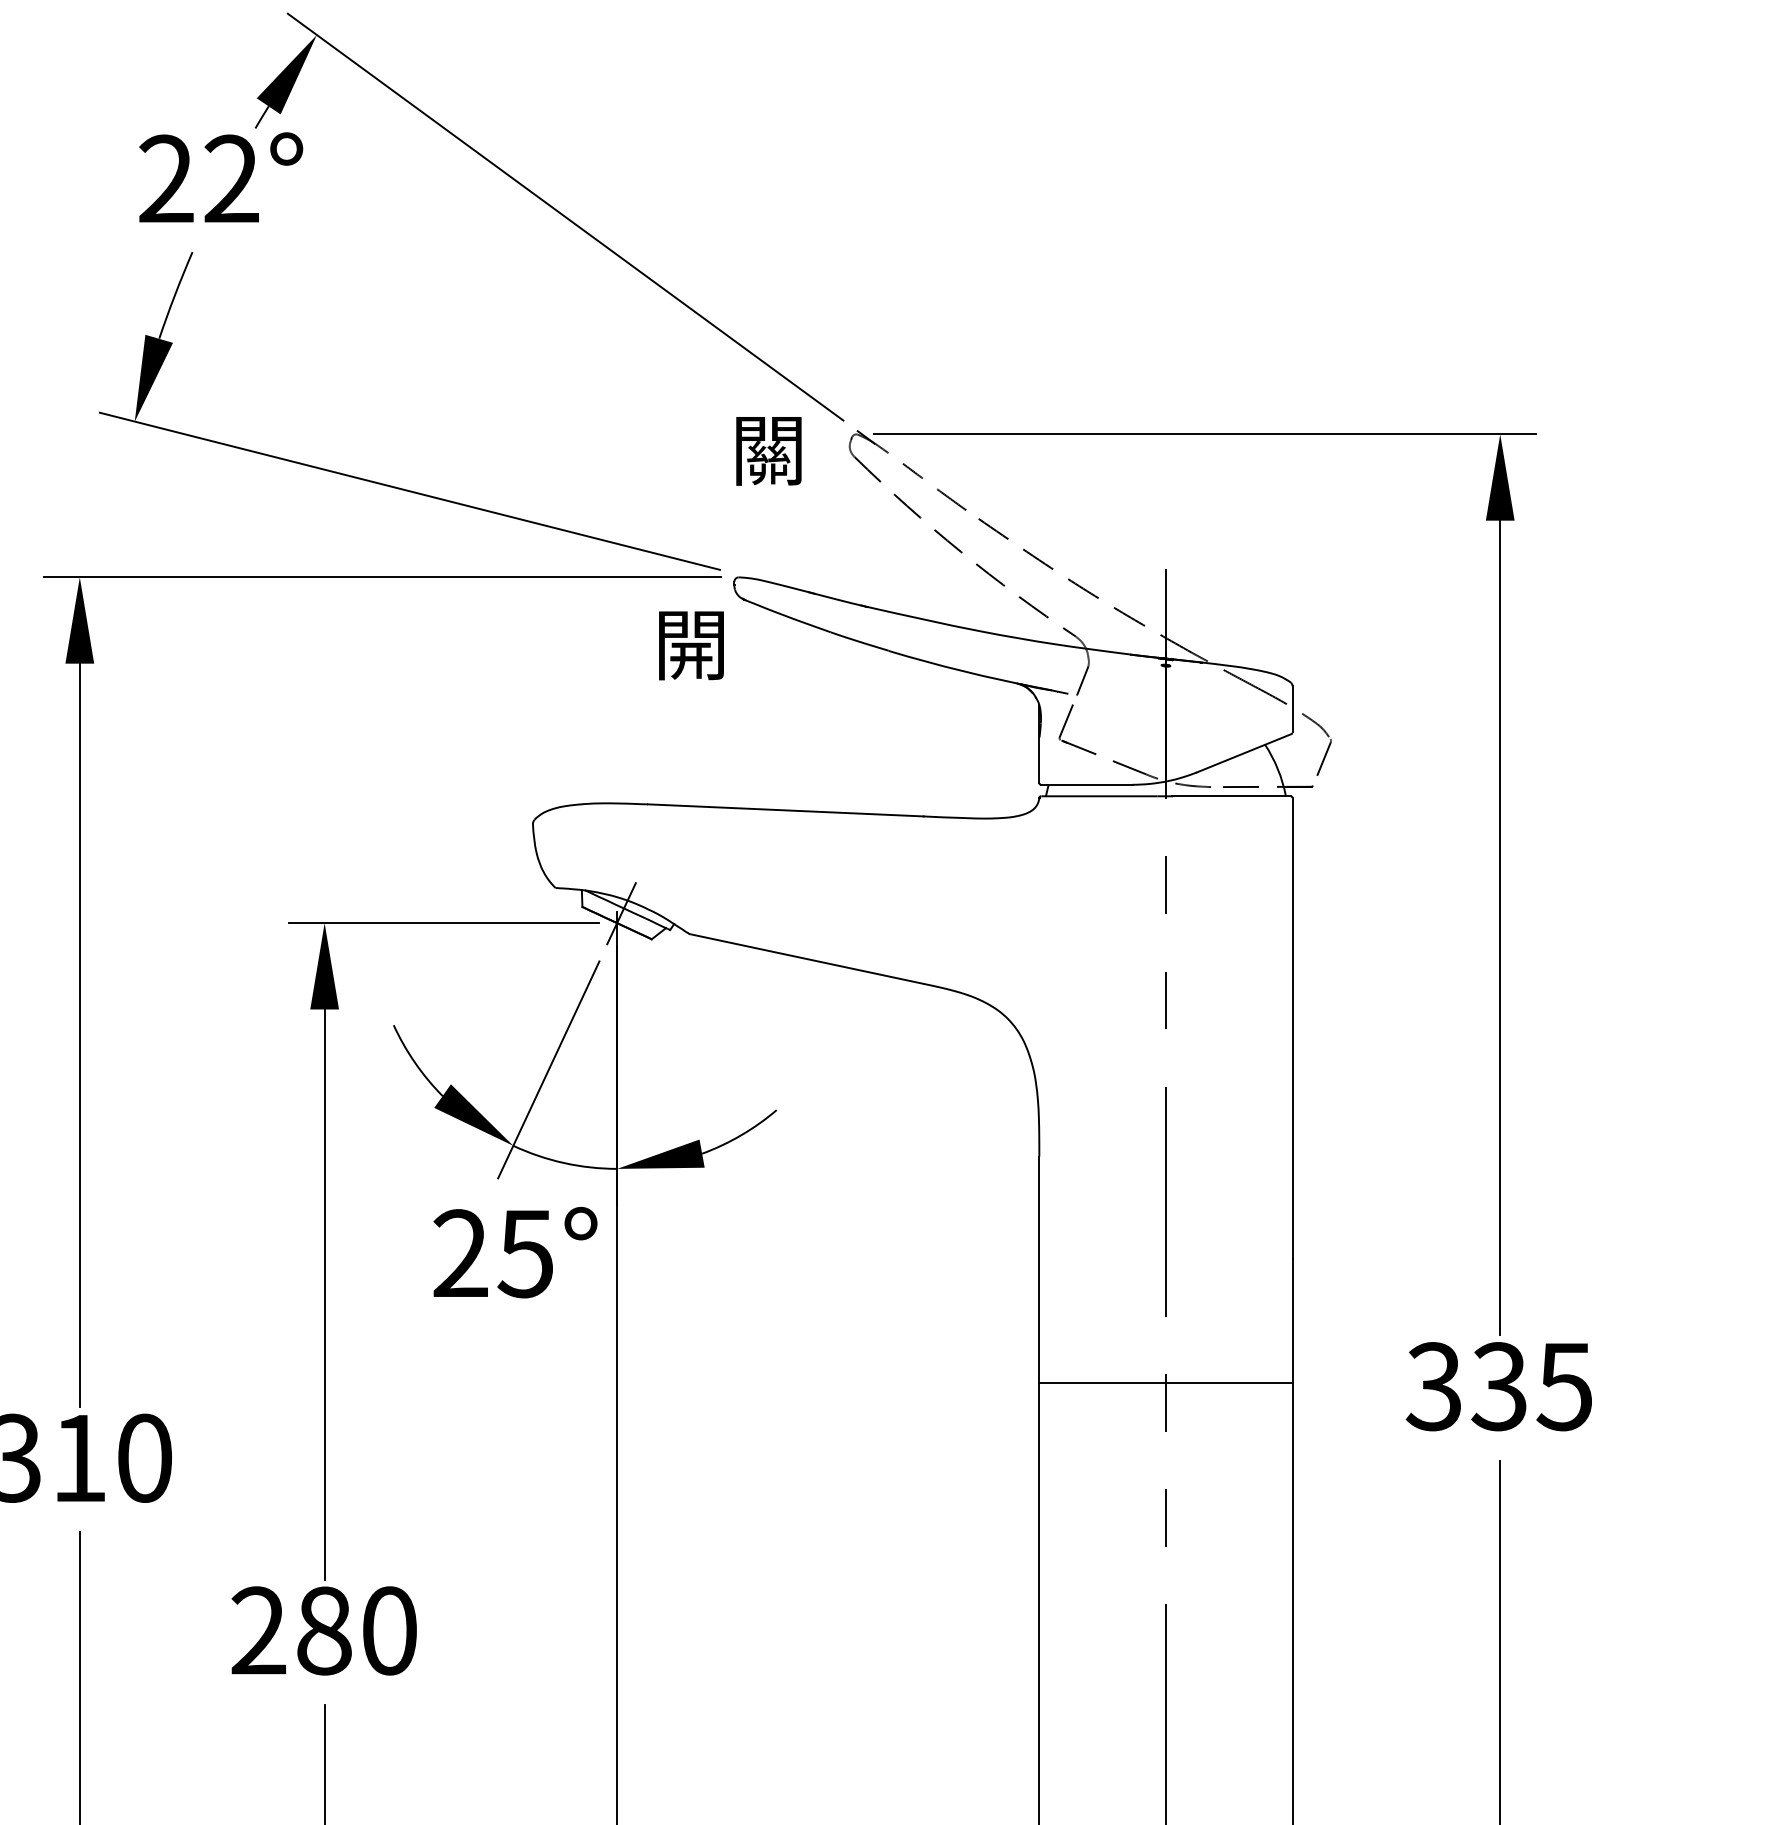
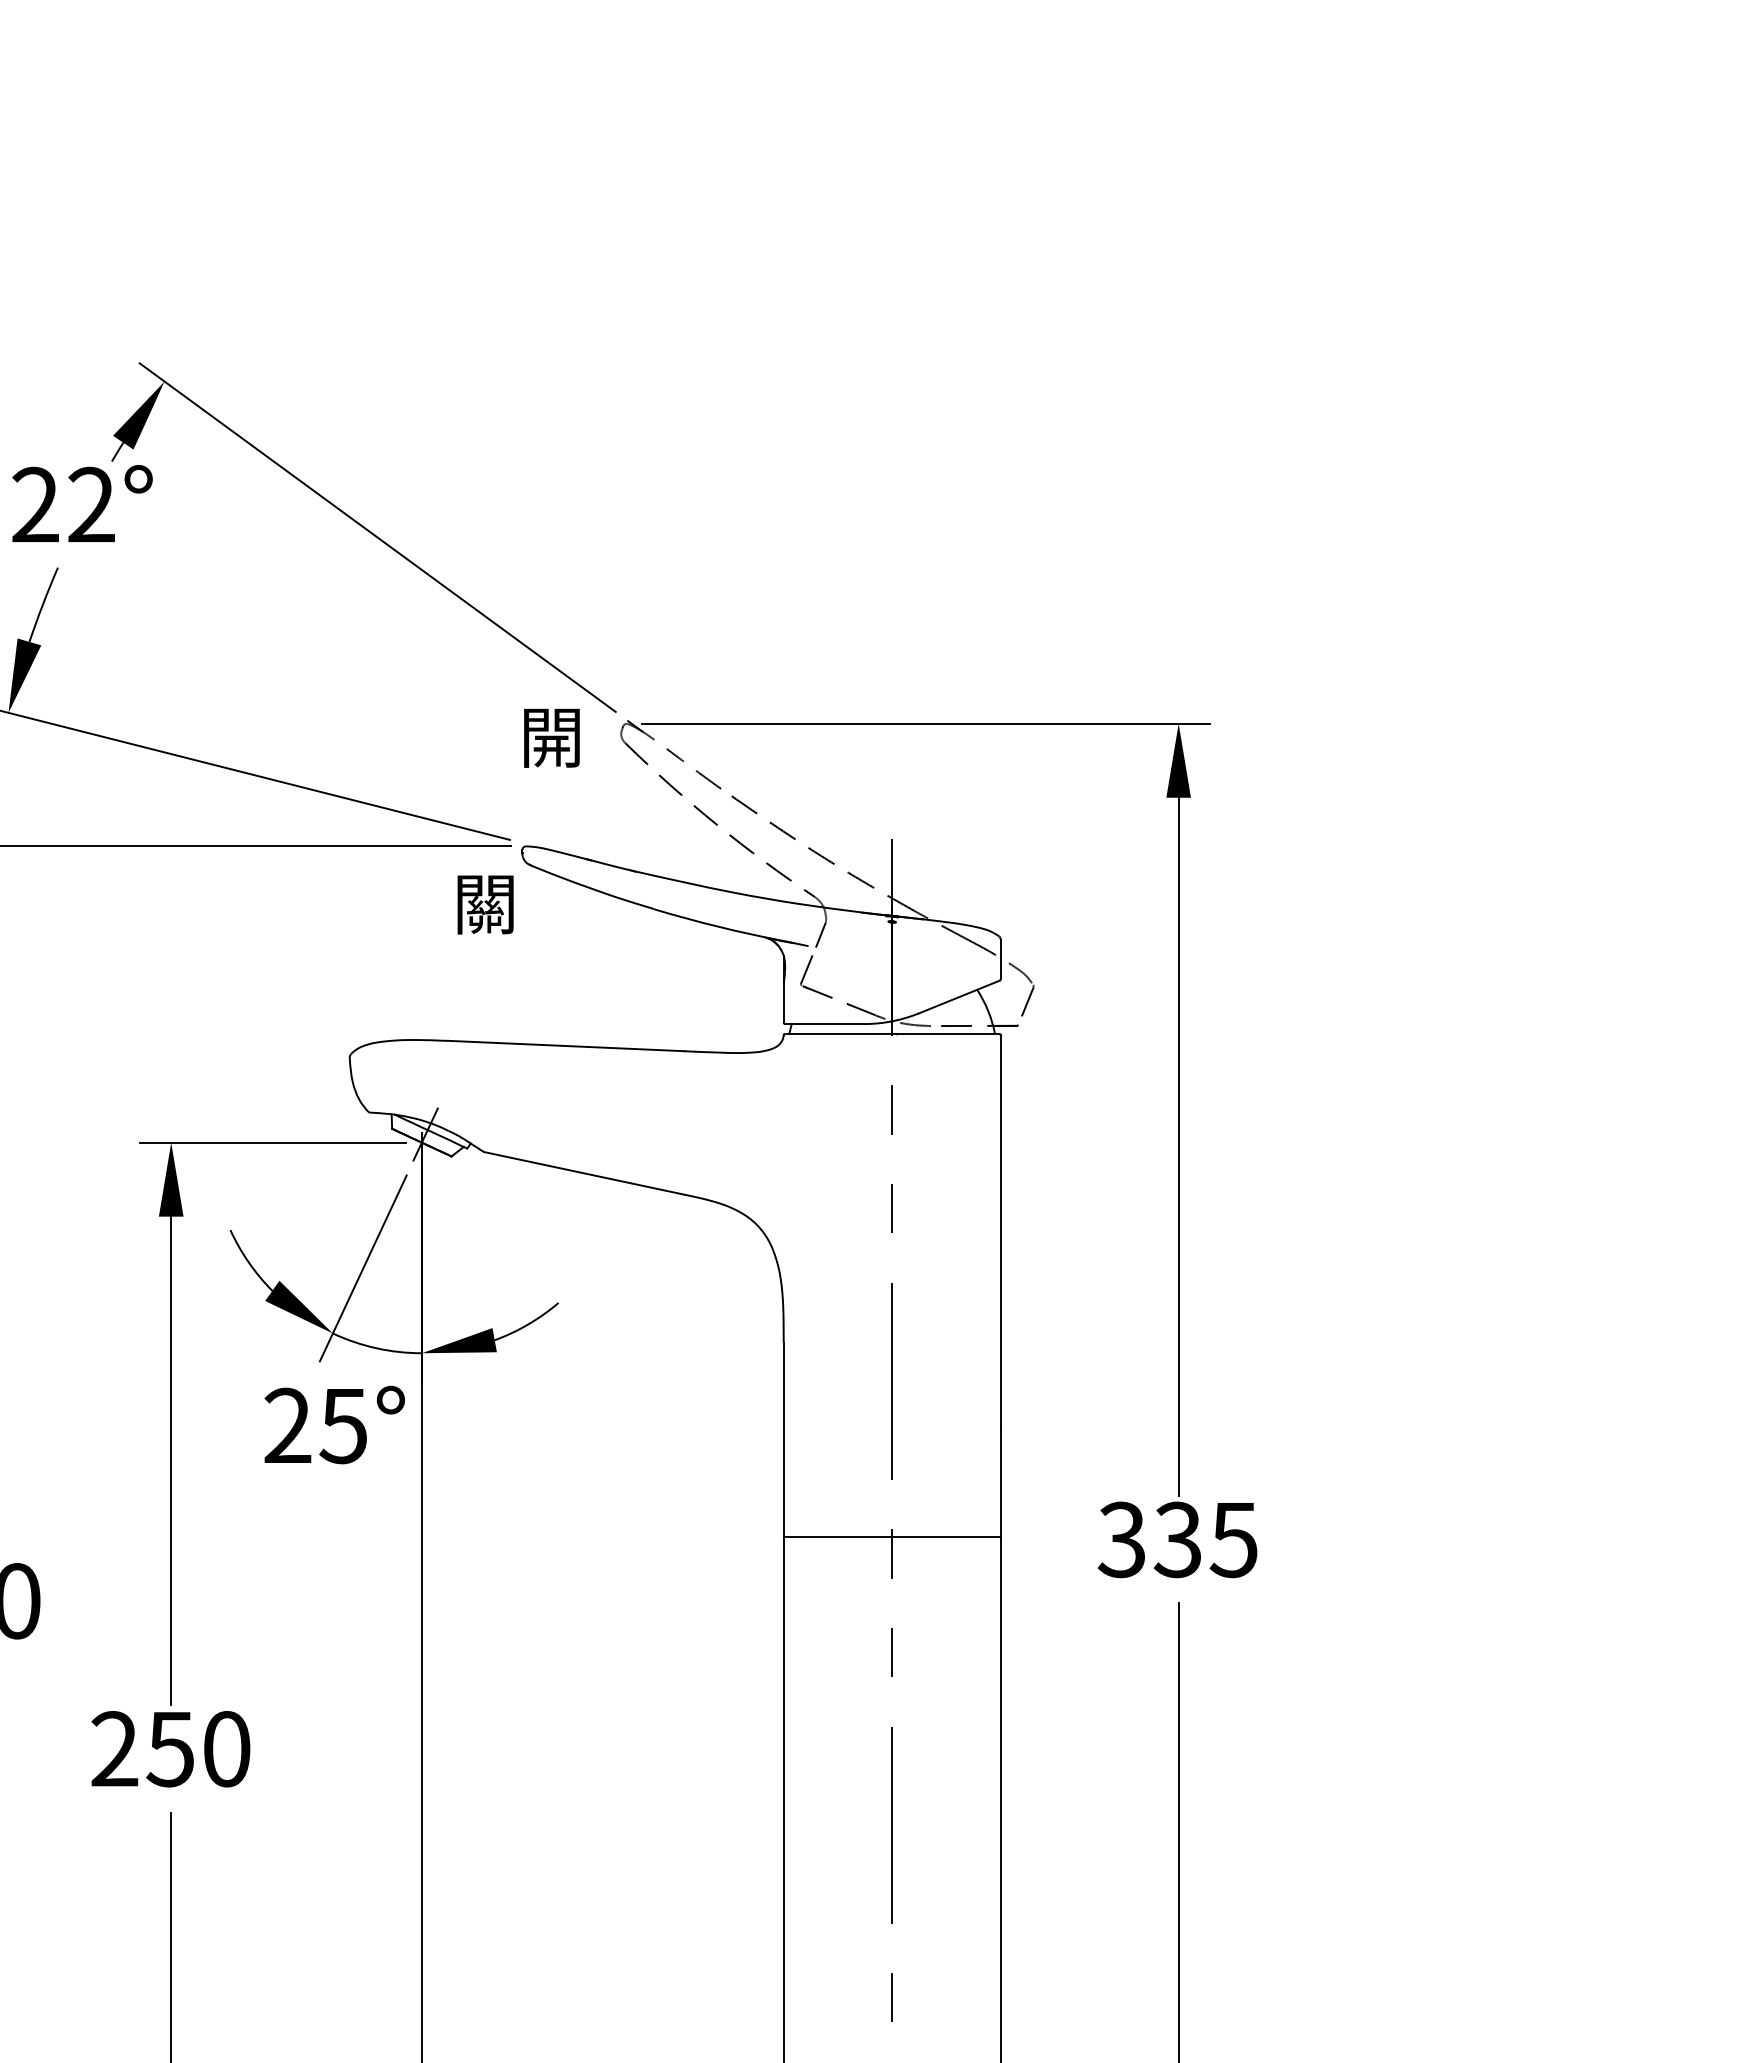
text: (768, 451) -> (551, 738), 關 -> 開
text: (691, 646) -> (485, 905), 開 -> 關
text: (323, 1631) -> (170, 1749), 280 -> 250

